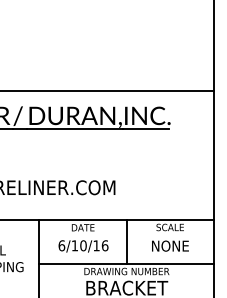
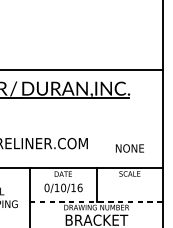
text: (61, 245) -> (46, 187), 6/10/16 -> 0/10/16
text: (170, 245) -> (130, 147), moved
line: (127, 263) -> (97, 201), solid -> dashed

